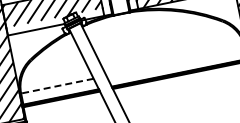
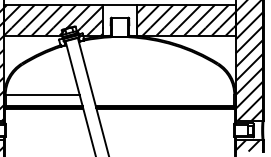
hatch: (55, 21) -> (53, 31), added
line: (57, 86) -> (42, 95), dashed -> solid

